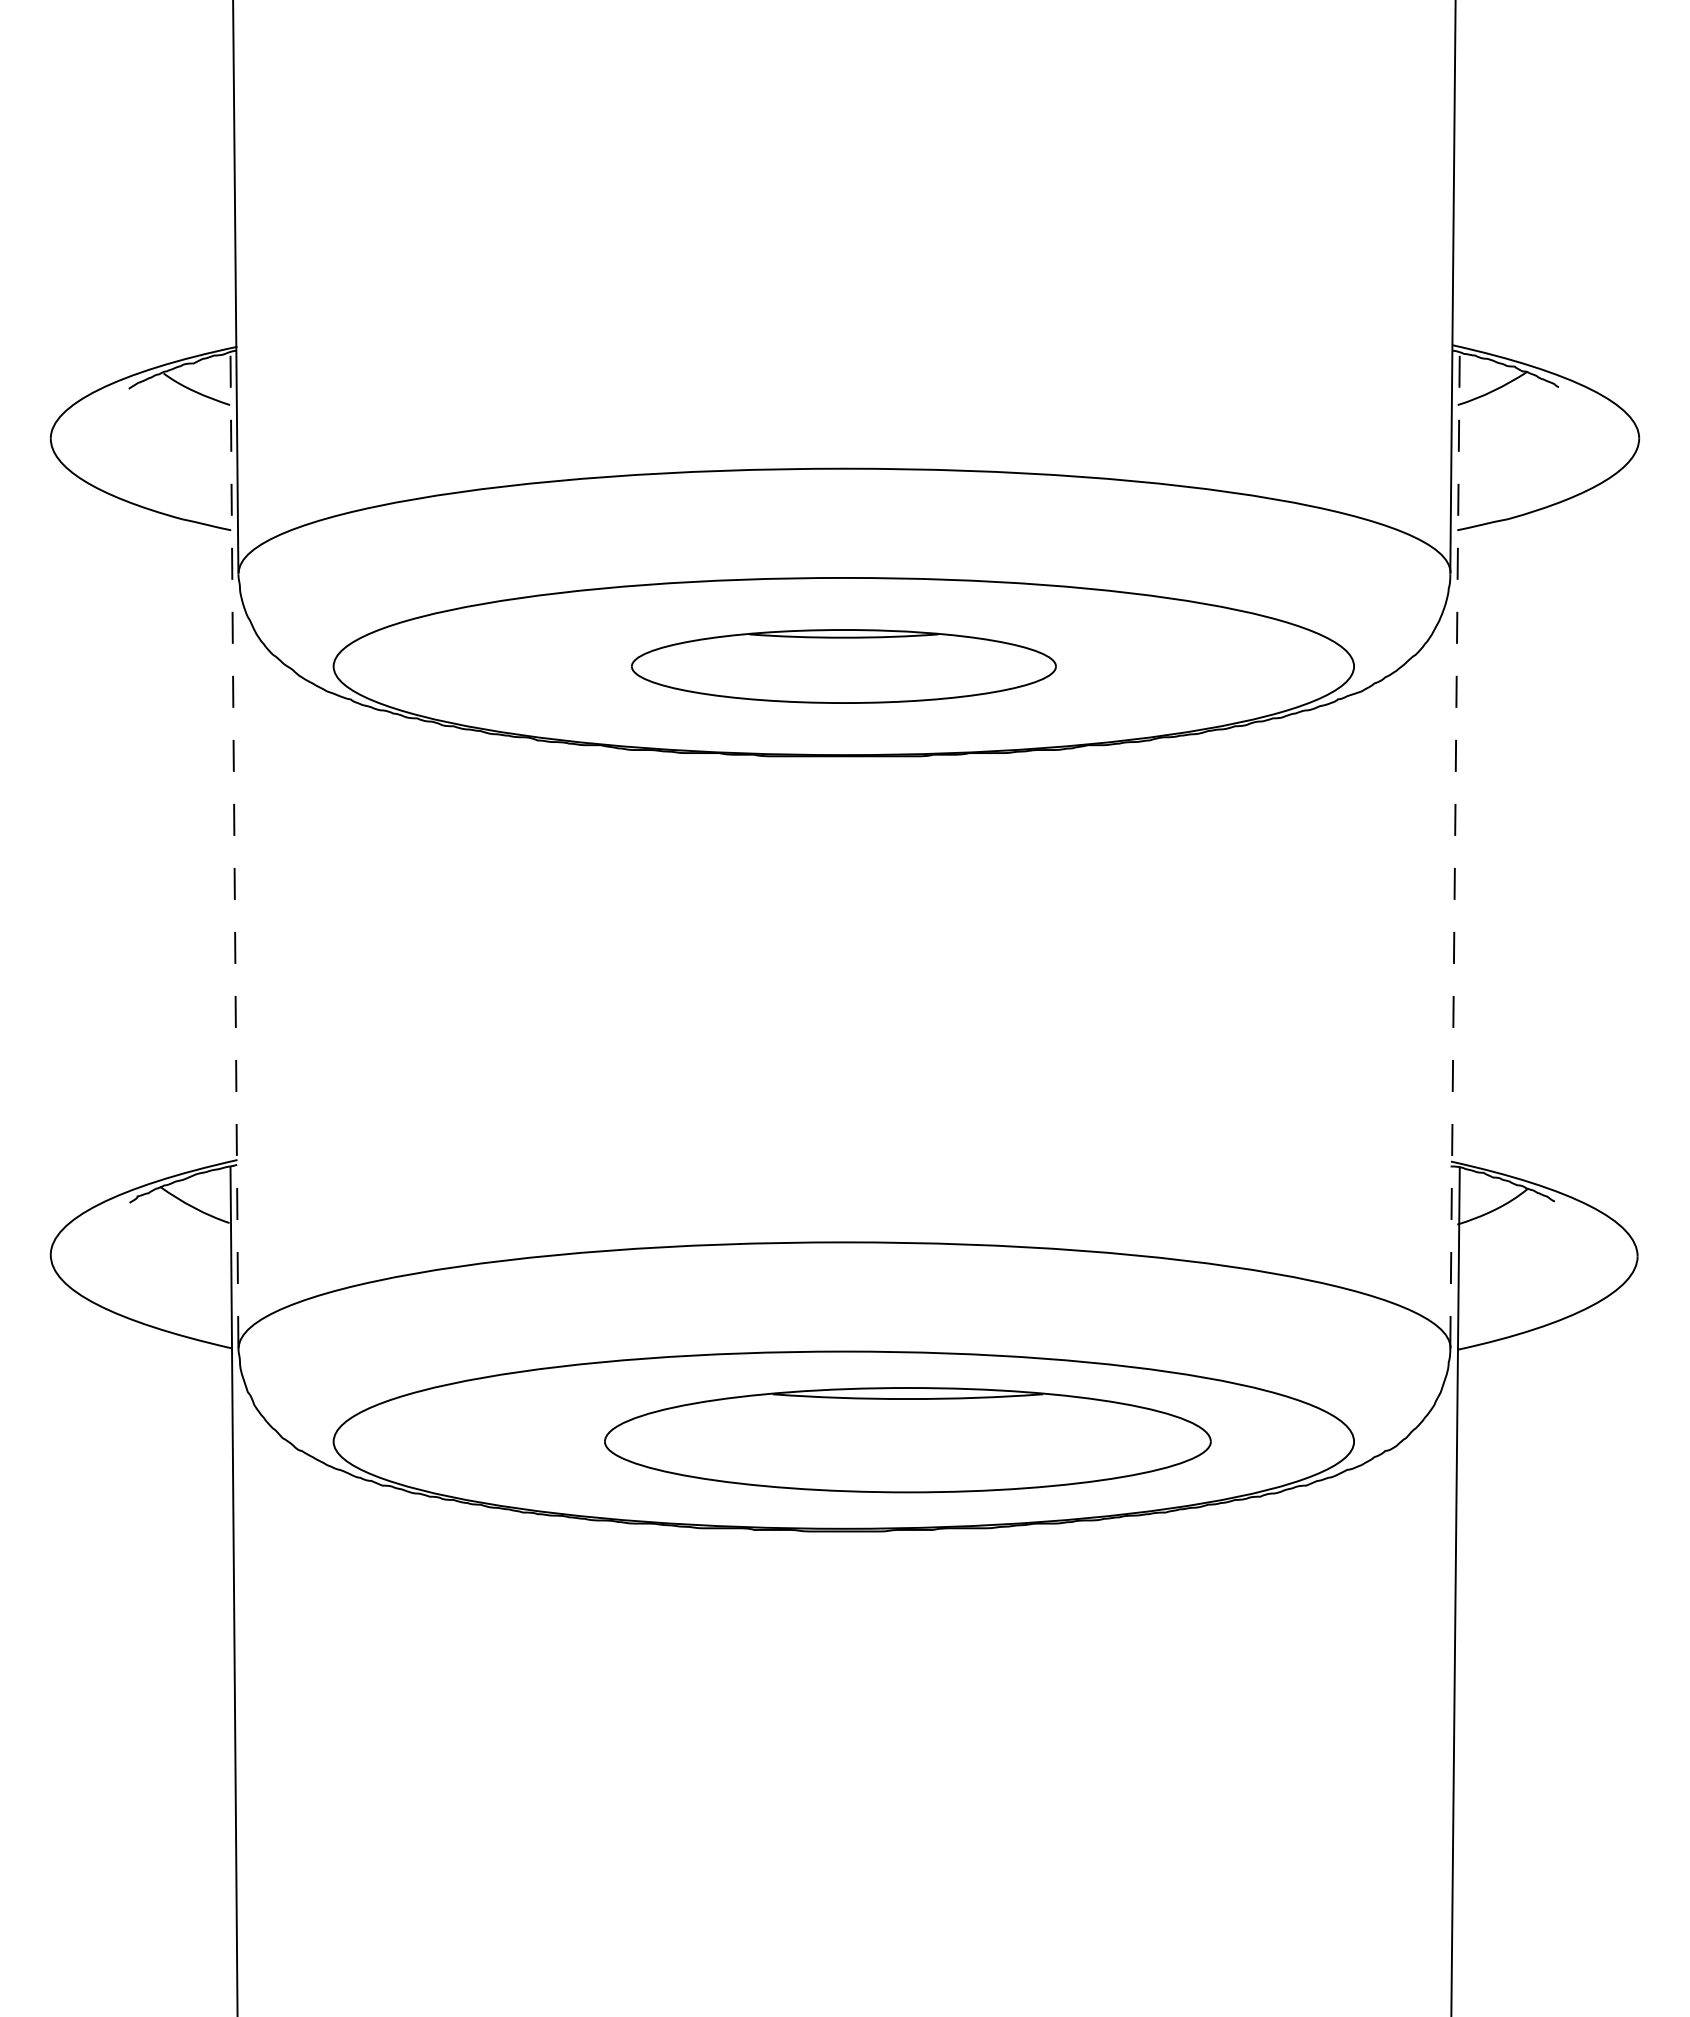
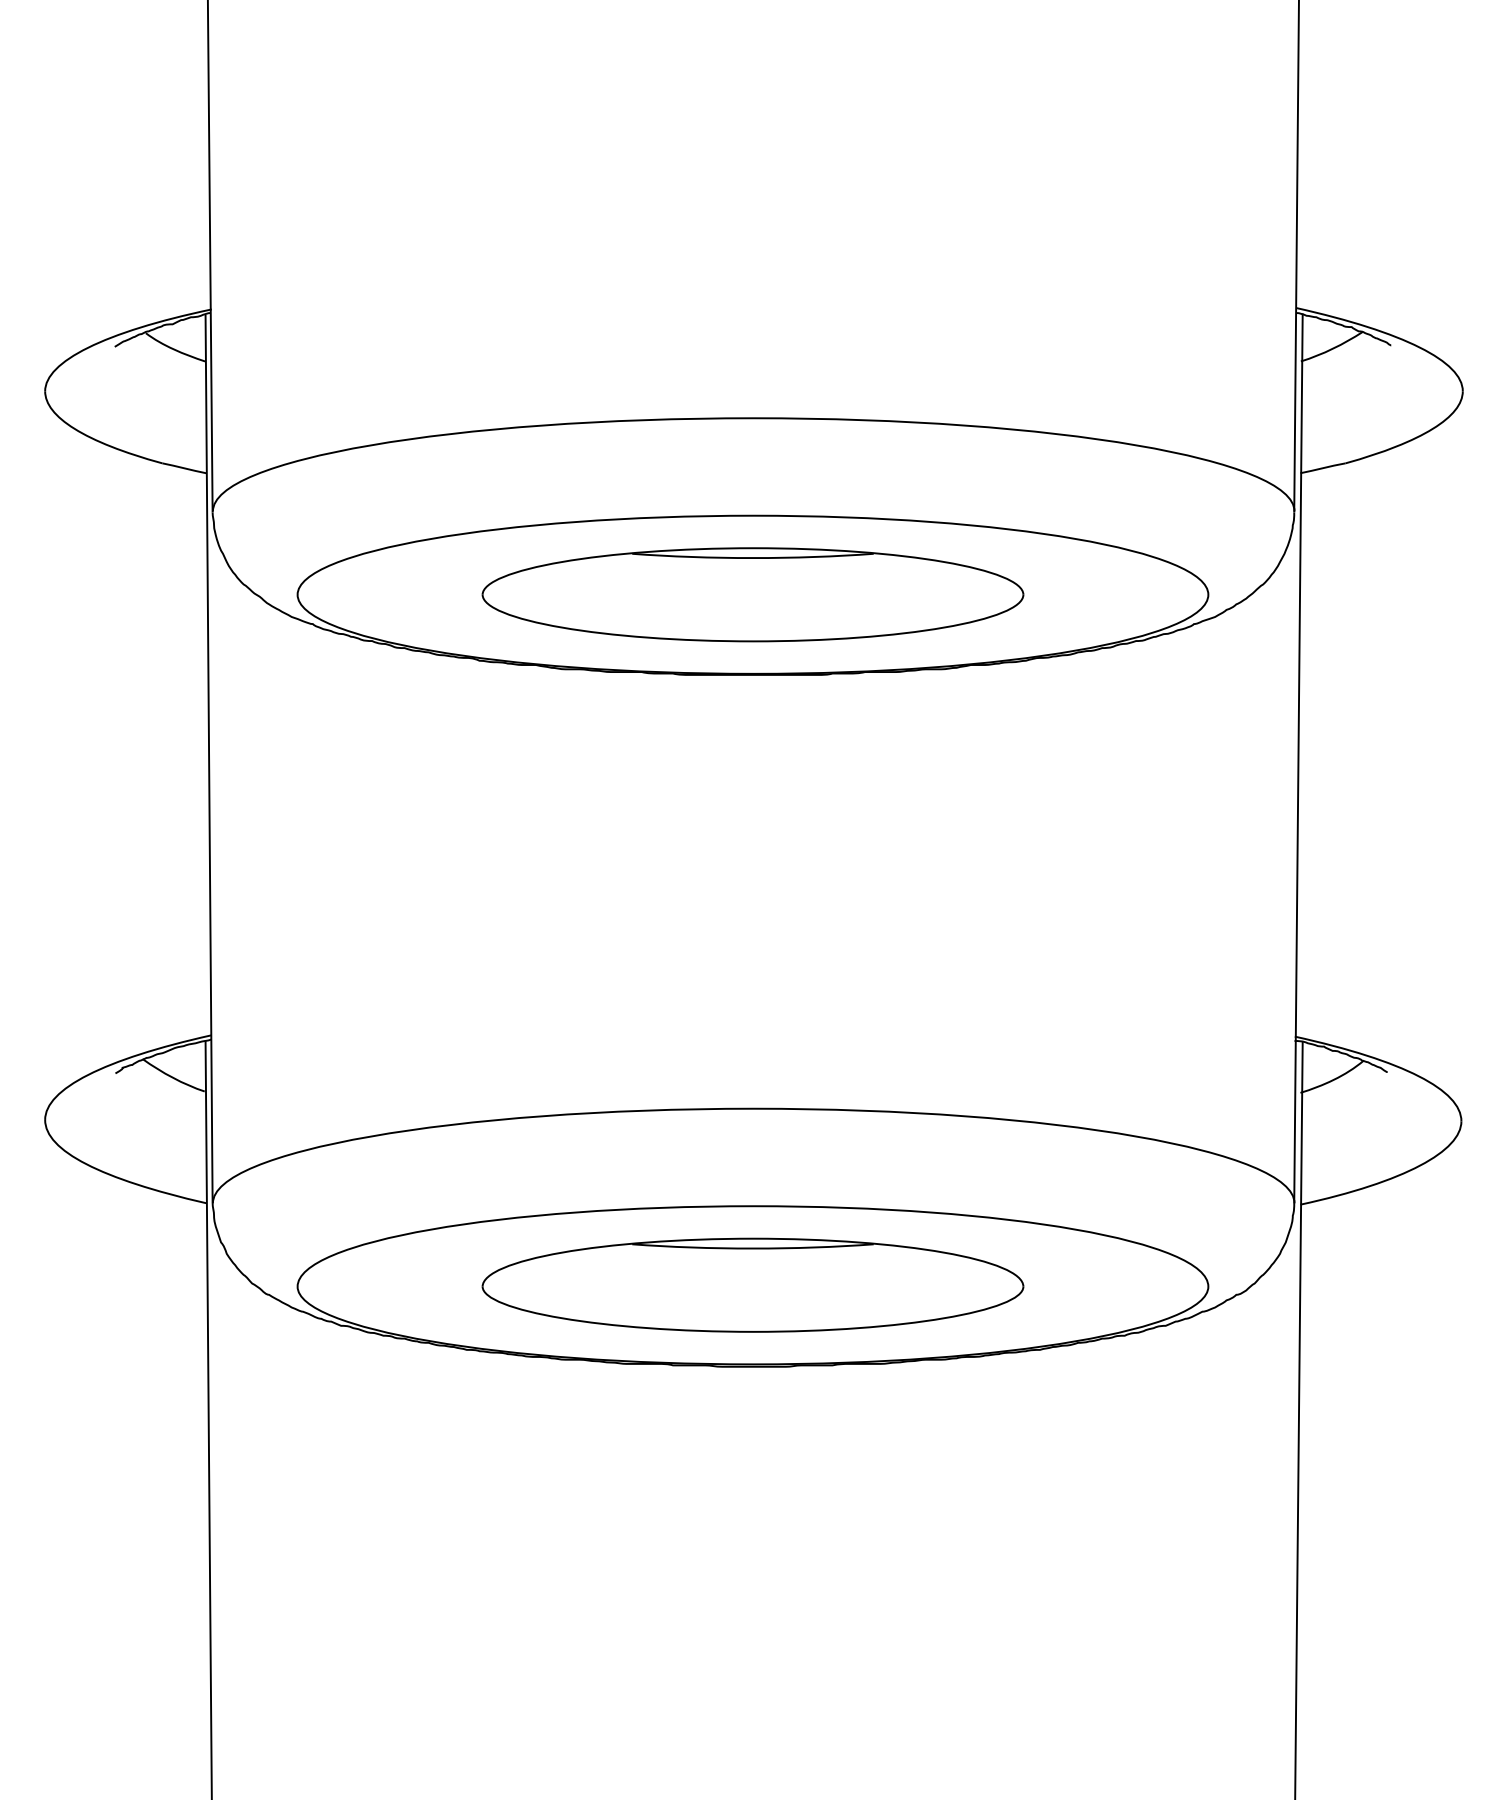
part: (843, 666) -> (752, 594), size x1.43
line: (1455, 849) -> (1298, 758), dashed -> solid
line: (234, 850) -> (209, 758), dashed -> solid
part: (907, 1440) -> (752, 1285), moved

